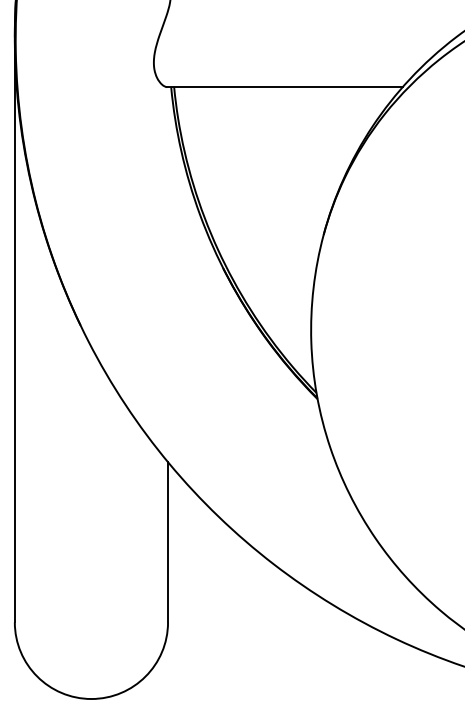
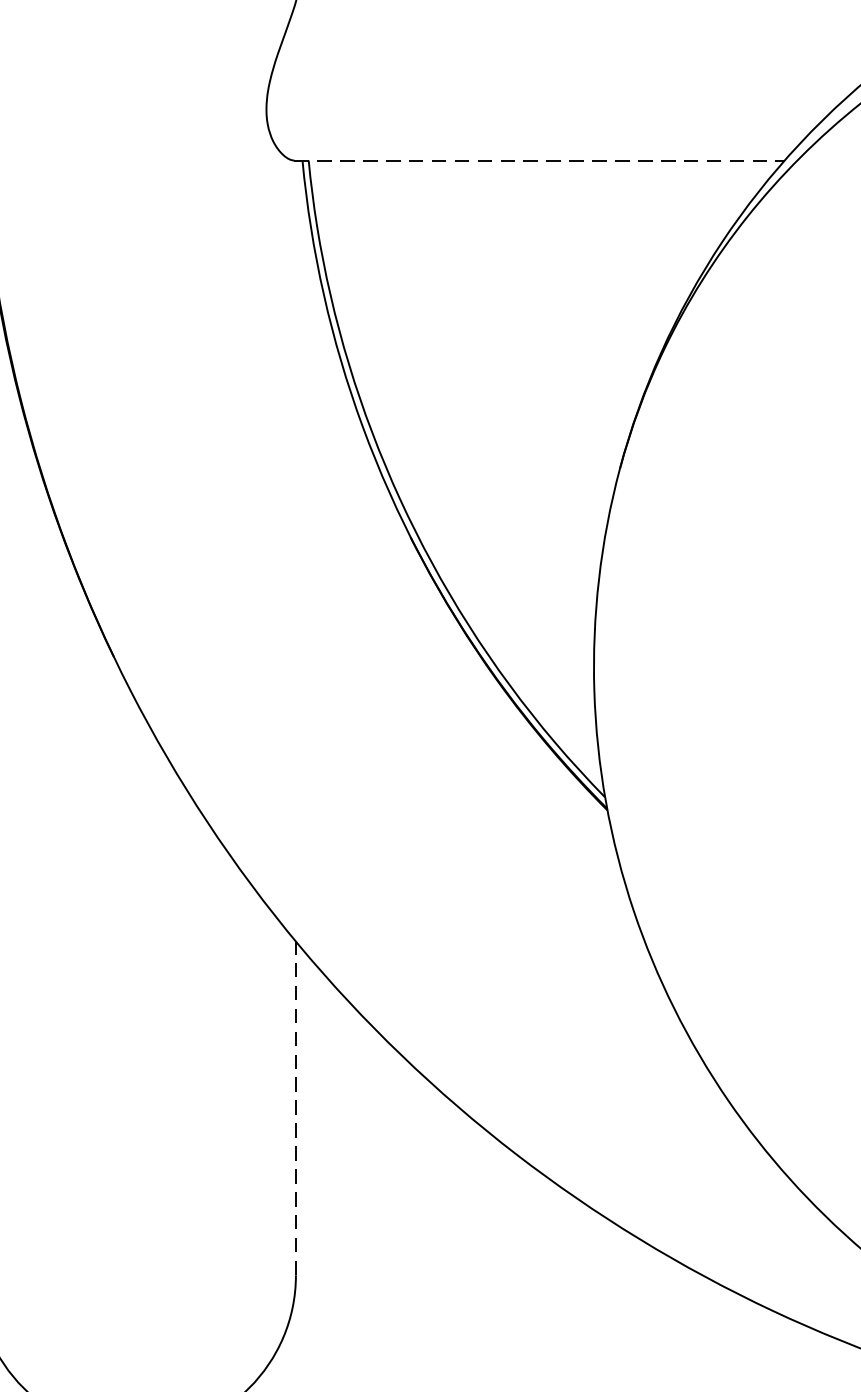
line: (284, 87) -> (538, 161), solid -> dashed
line: (168, 541) -> (296, 1106), solid -> dashed

